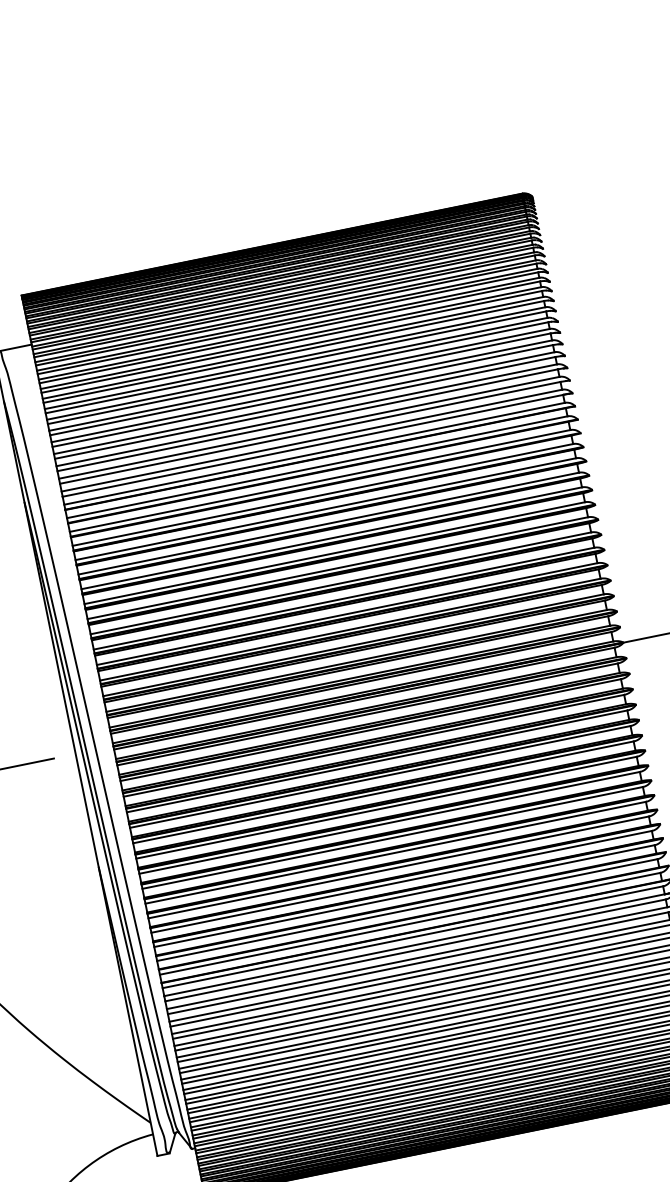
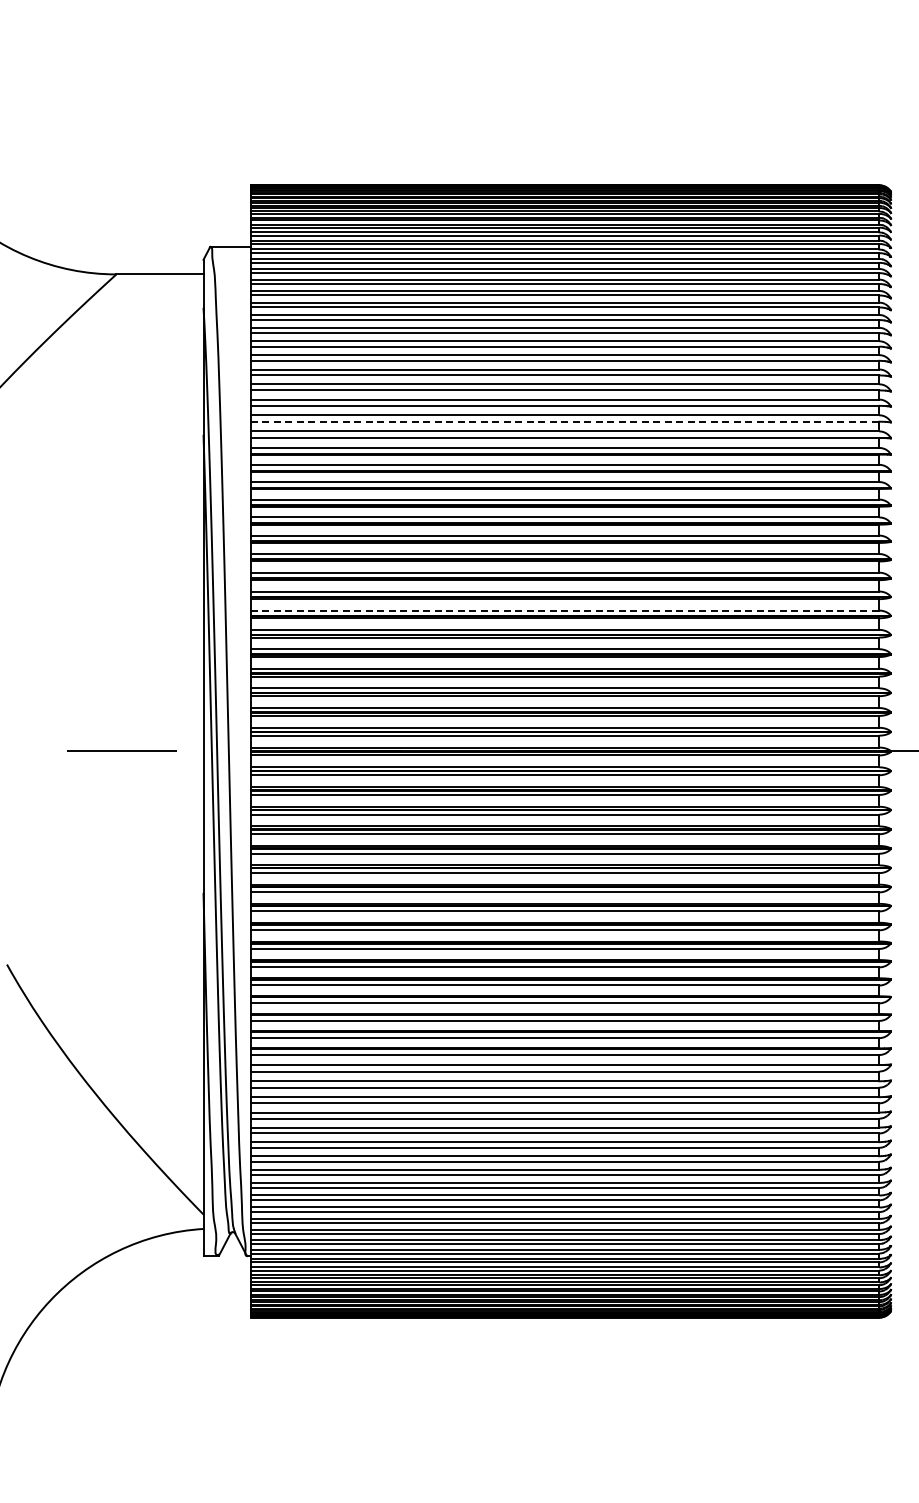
line: (310, 432) -> (565, 421), solid -> dashed
line: (341, 583) -> (565, 610), solid -> dashed

